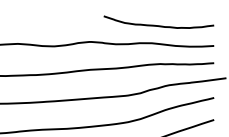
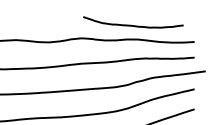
curve: (159, 25) -> (133, 25), moved

